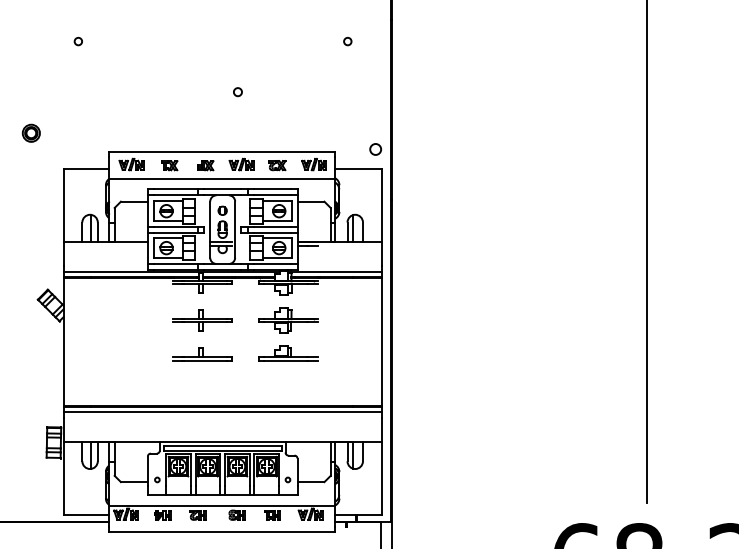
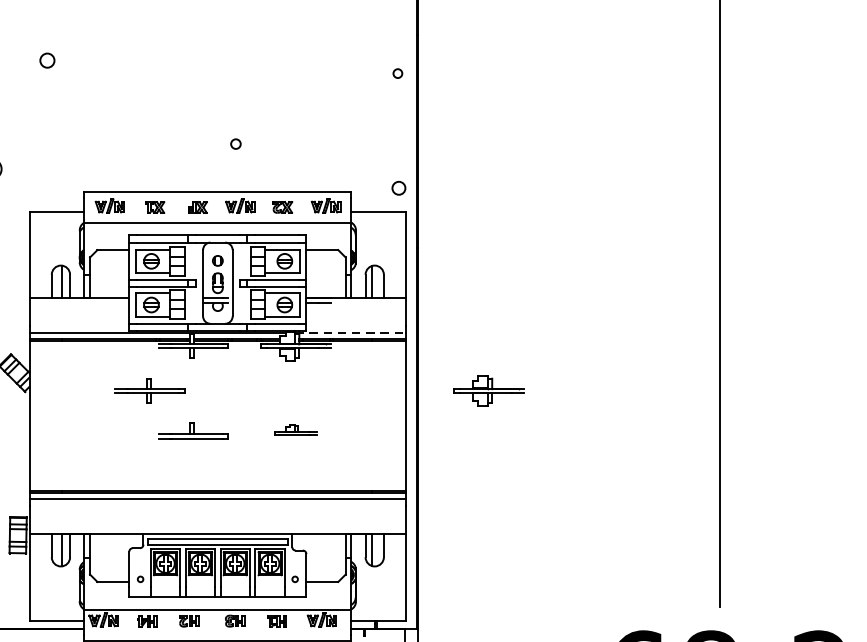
circle: (77, 41) -> (46, 60), size x1.6
circle: (347, 41) -> (397, 73), moved
circle: (237, 92) -> (235, 144), moved
line: (334, 271) -> (350, 332), solid -> dashed
part: (202, 320) -> (150, 390), moved
part: (288, 320) -> (488, 390), moved
part: (288, 353) -> (295, 429), size x0.6

